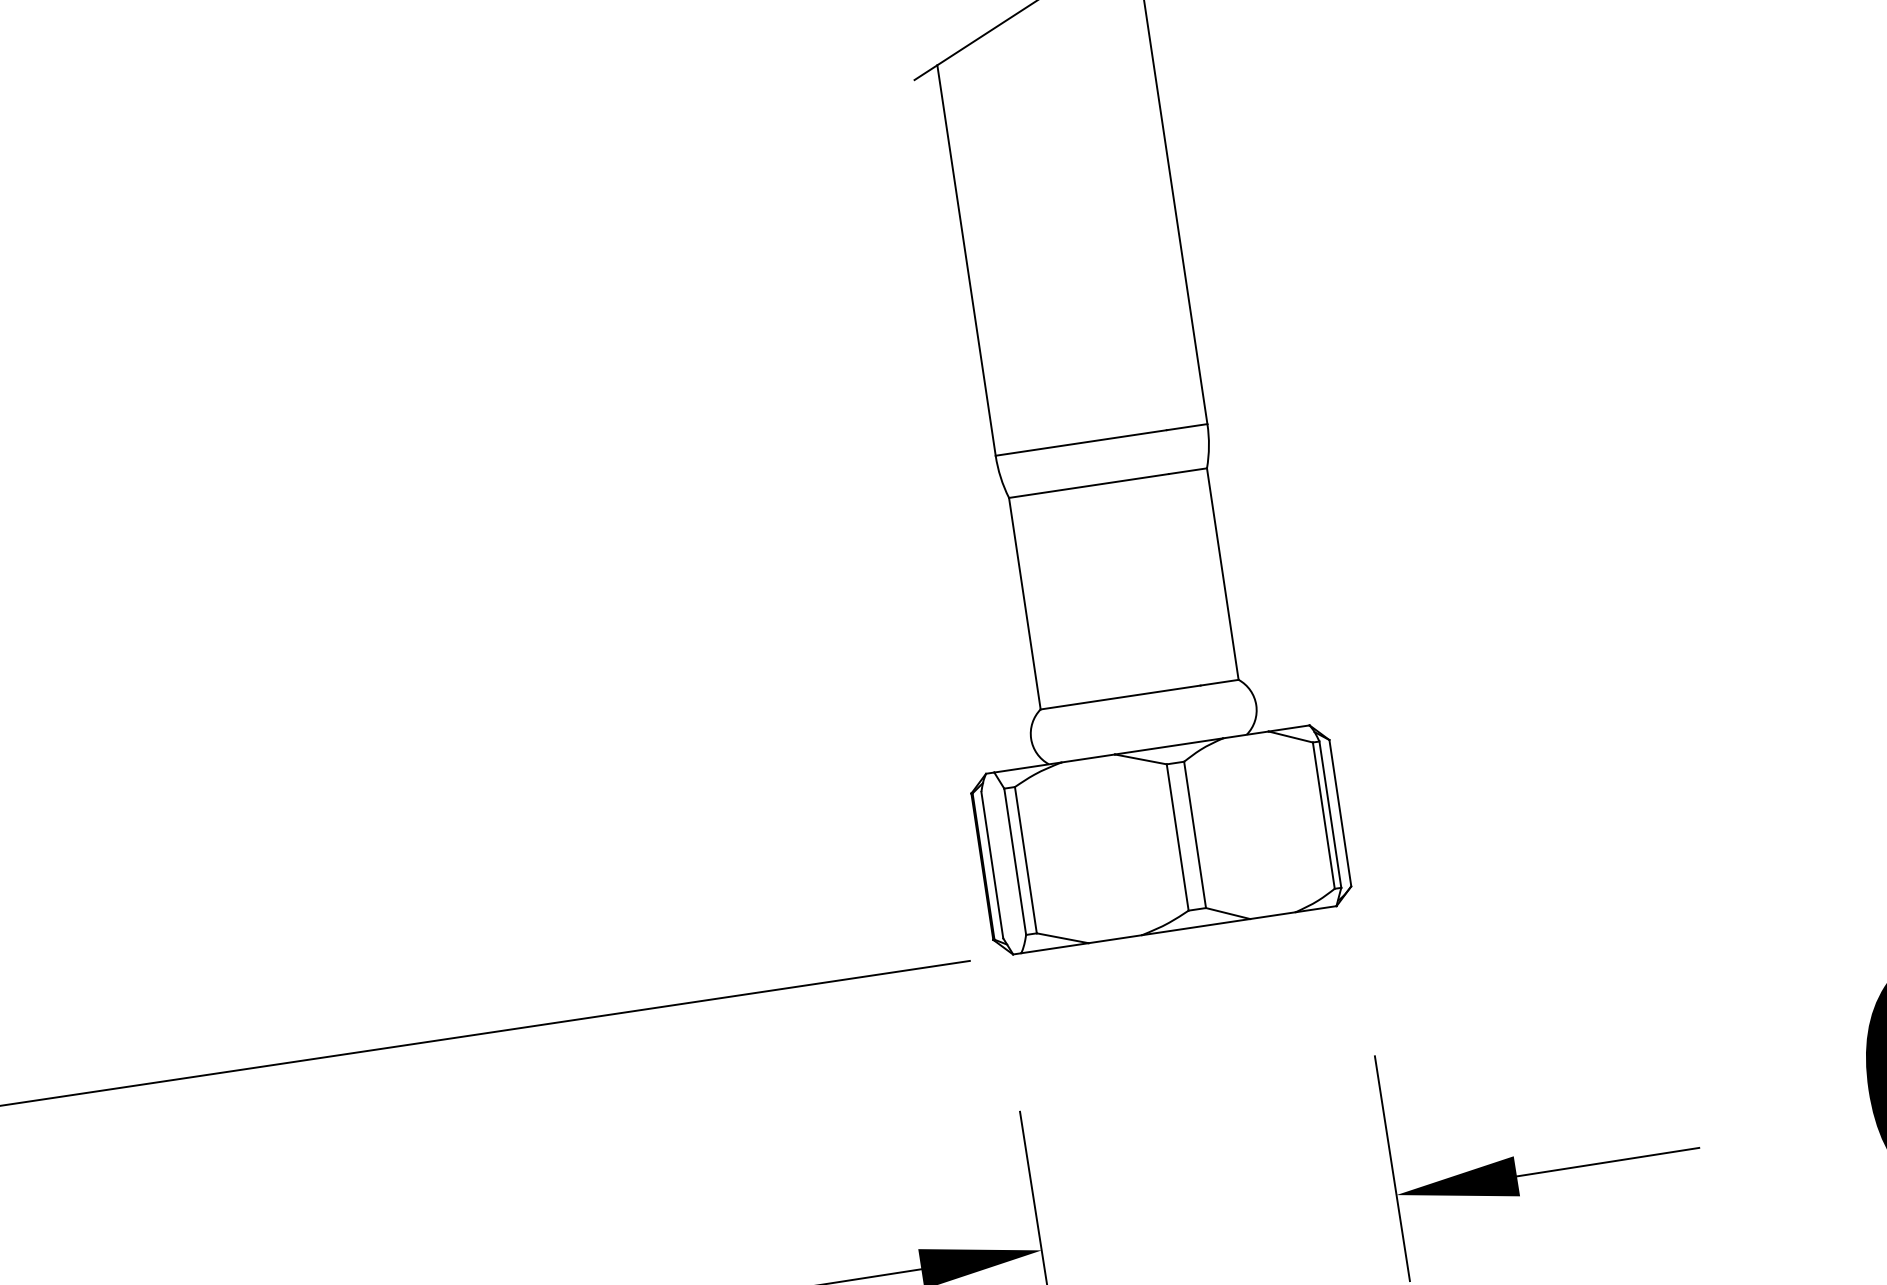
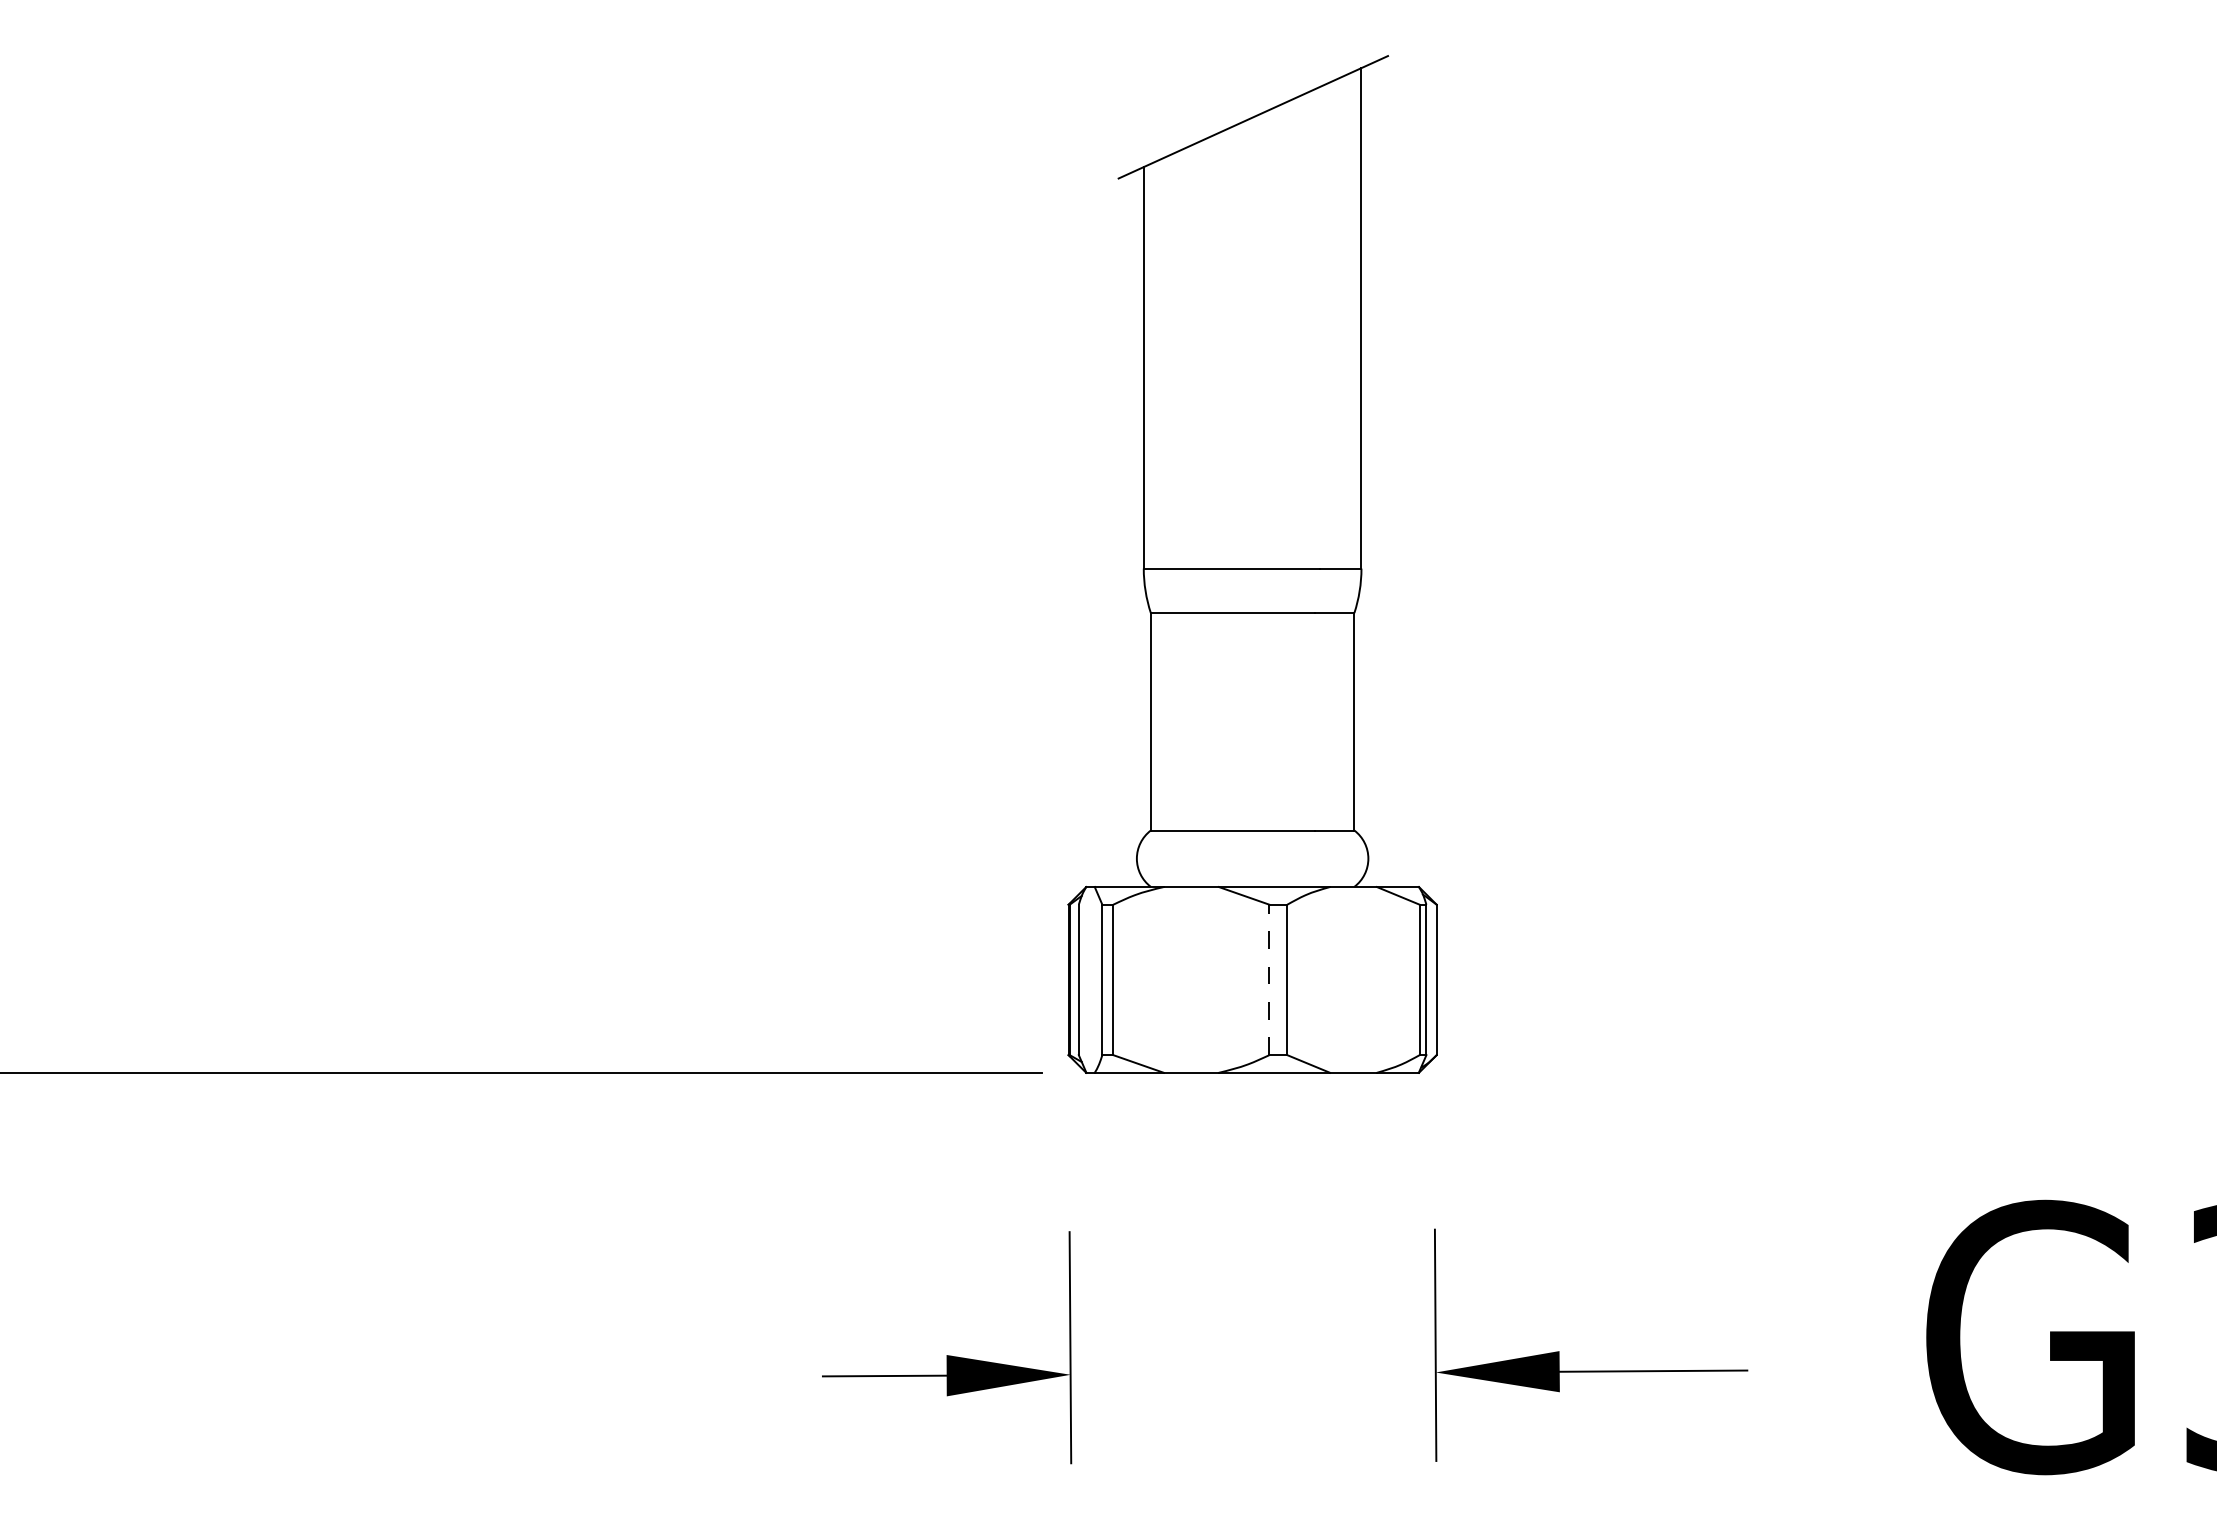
line: (1177, 837) -> (1269, 979), solid -> dashed

